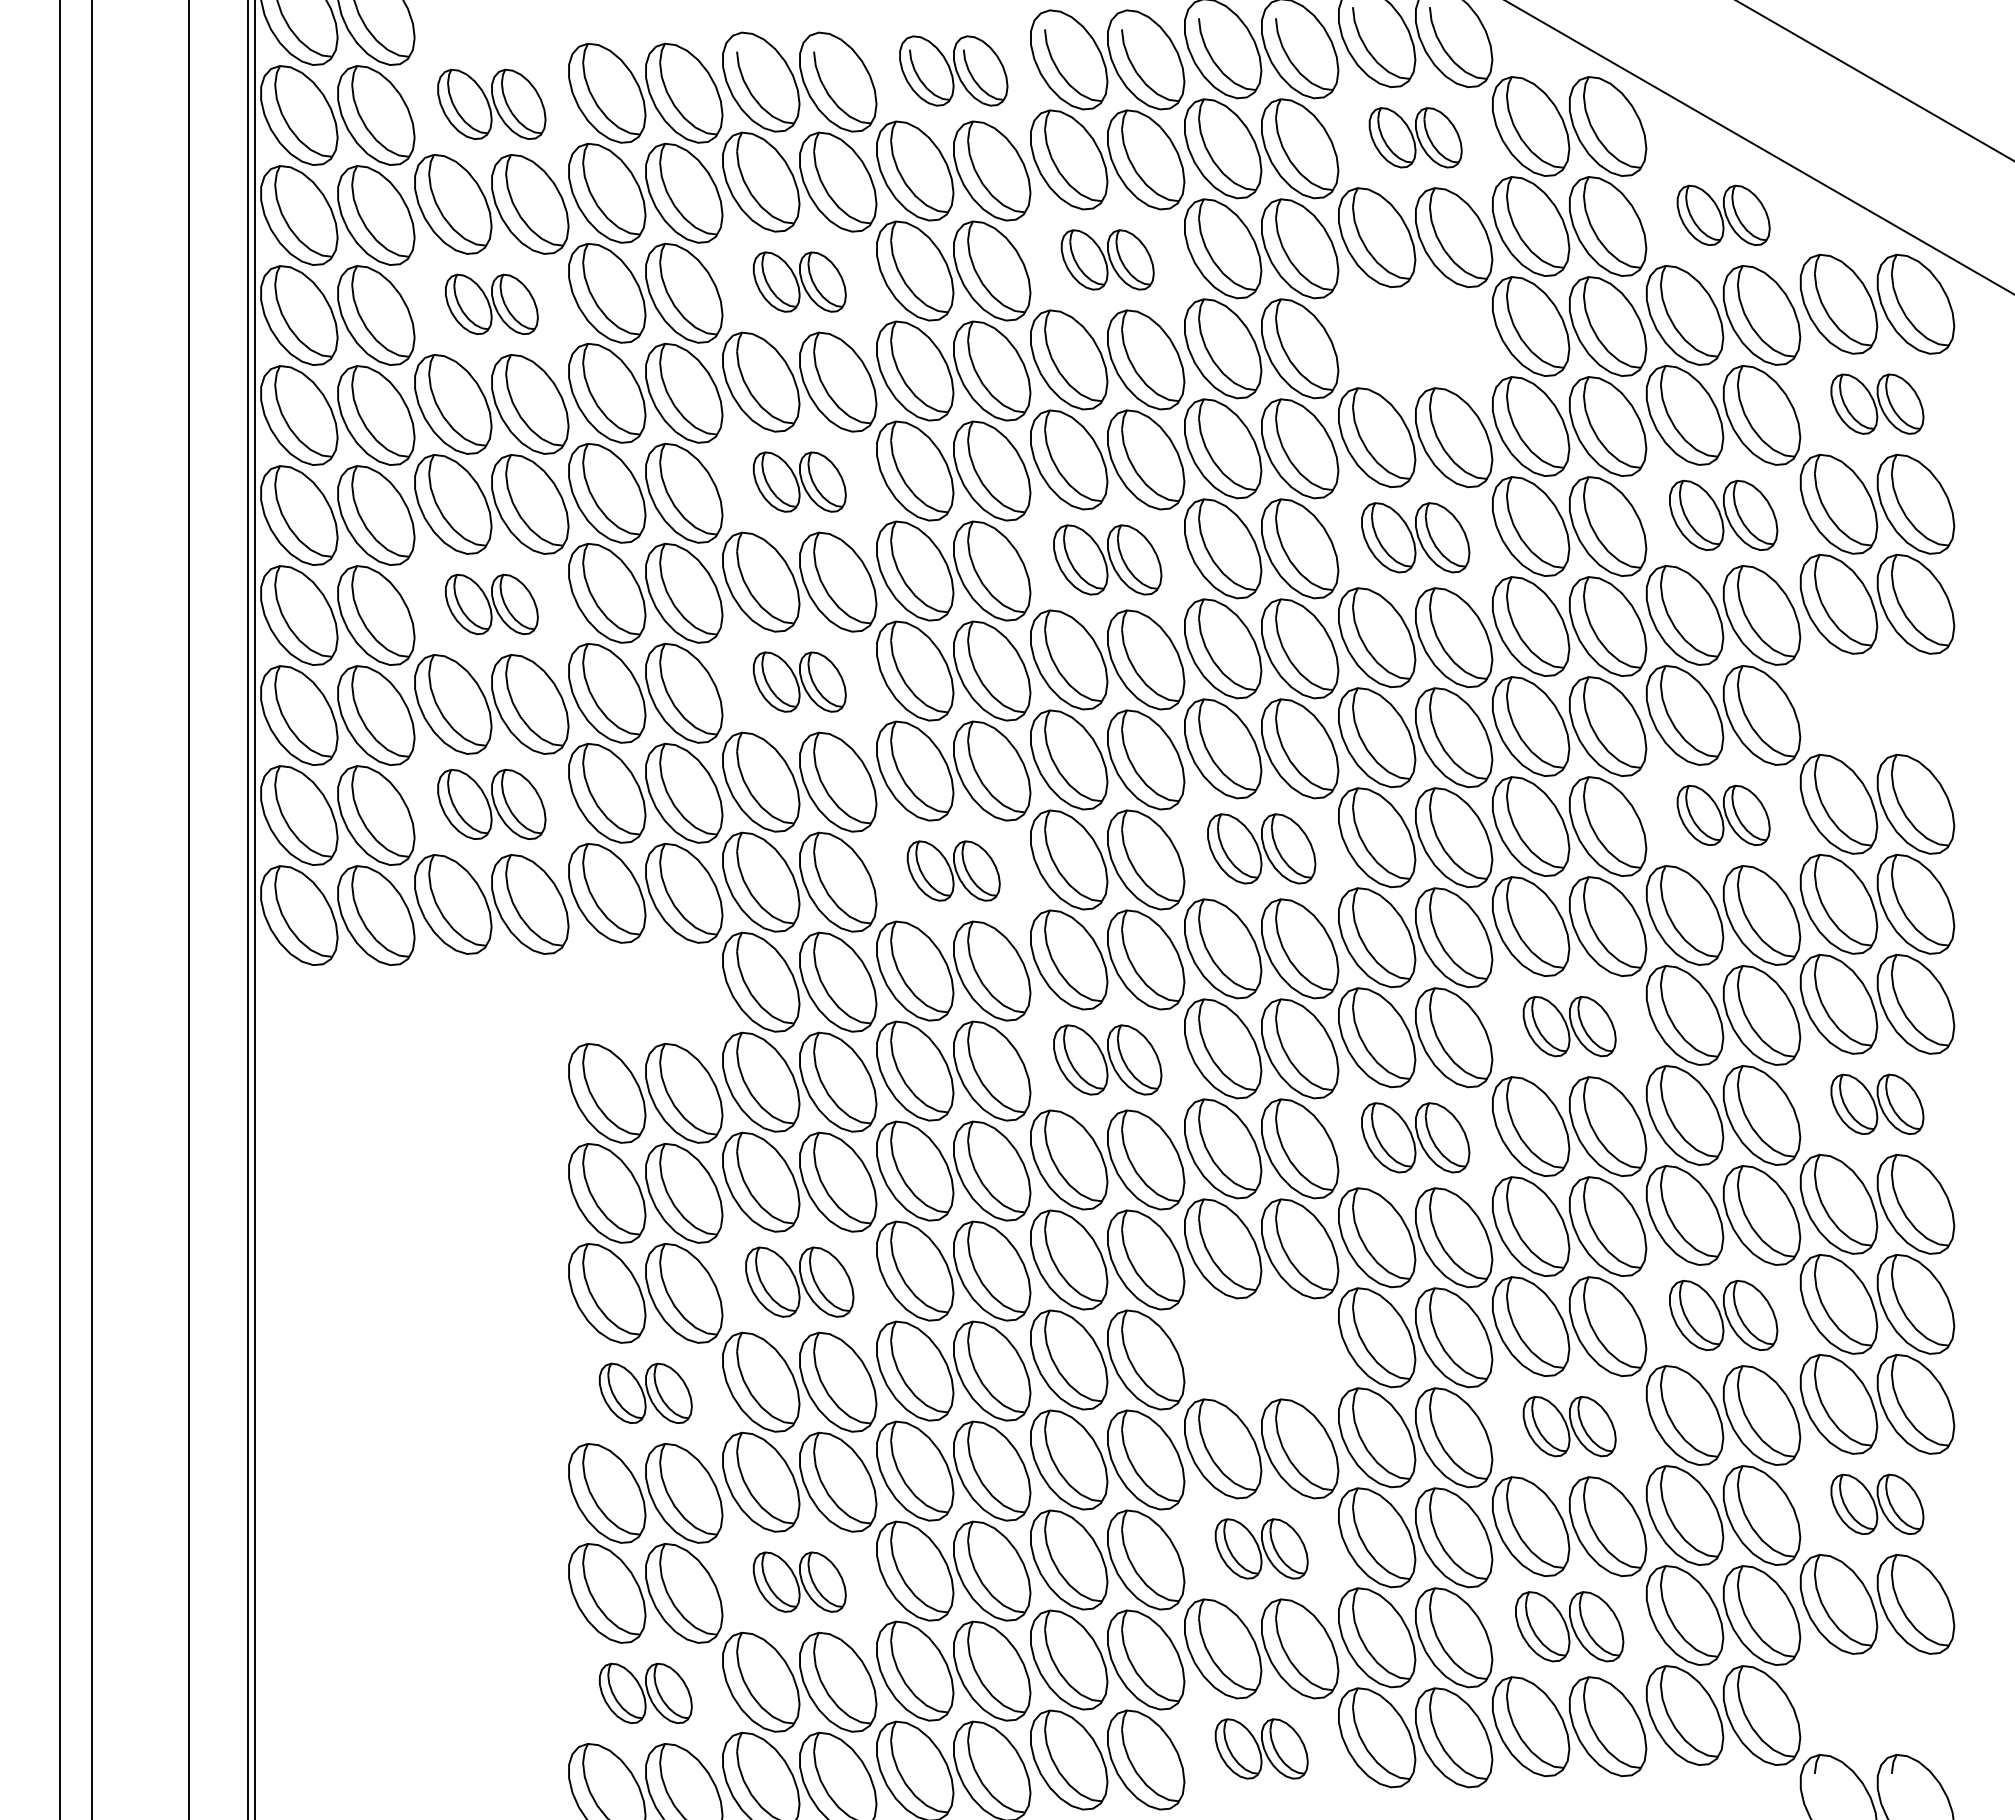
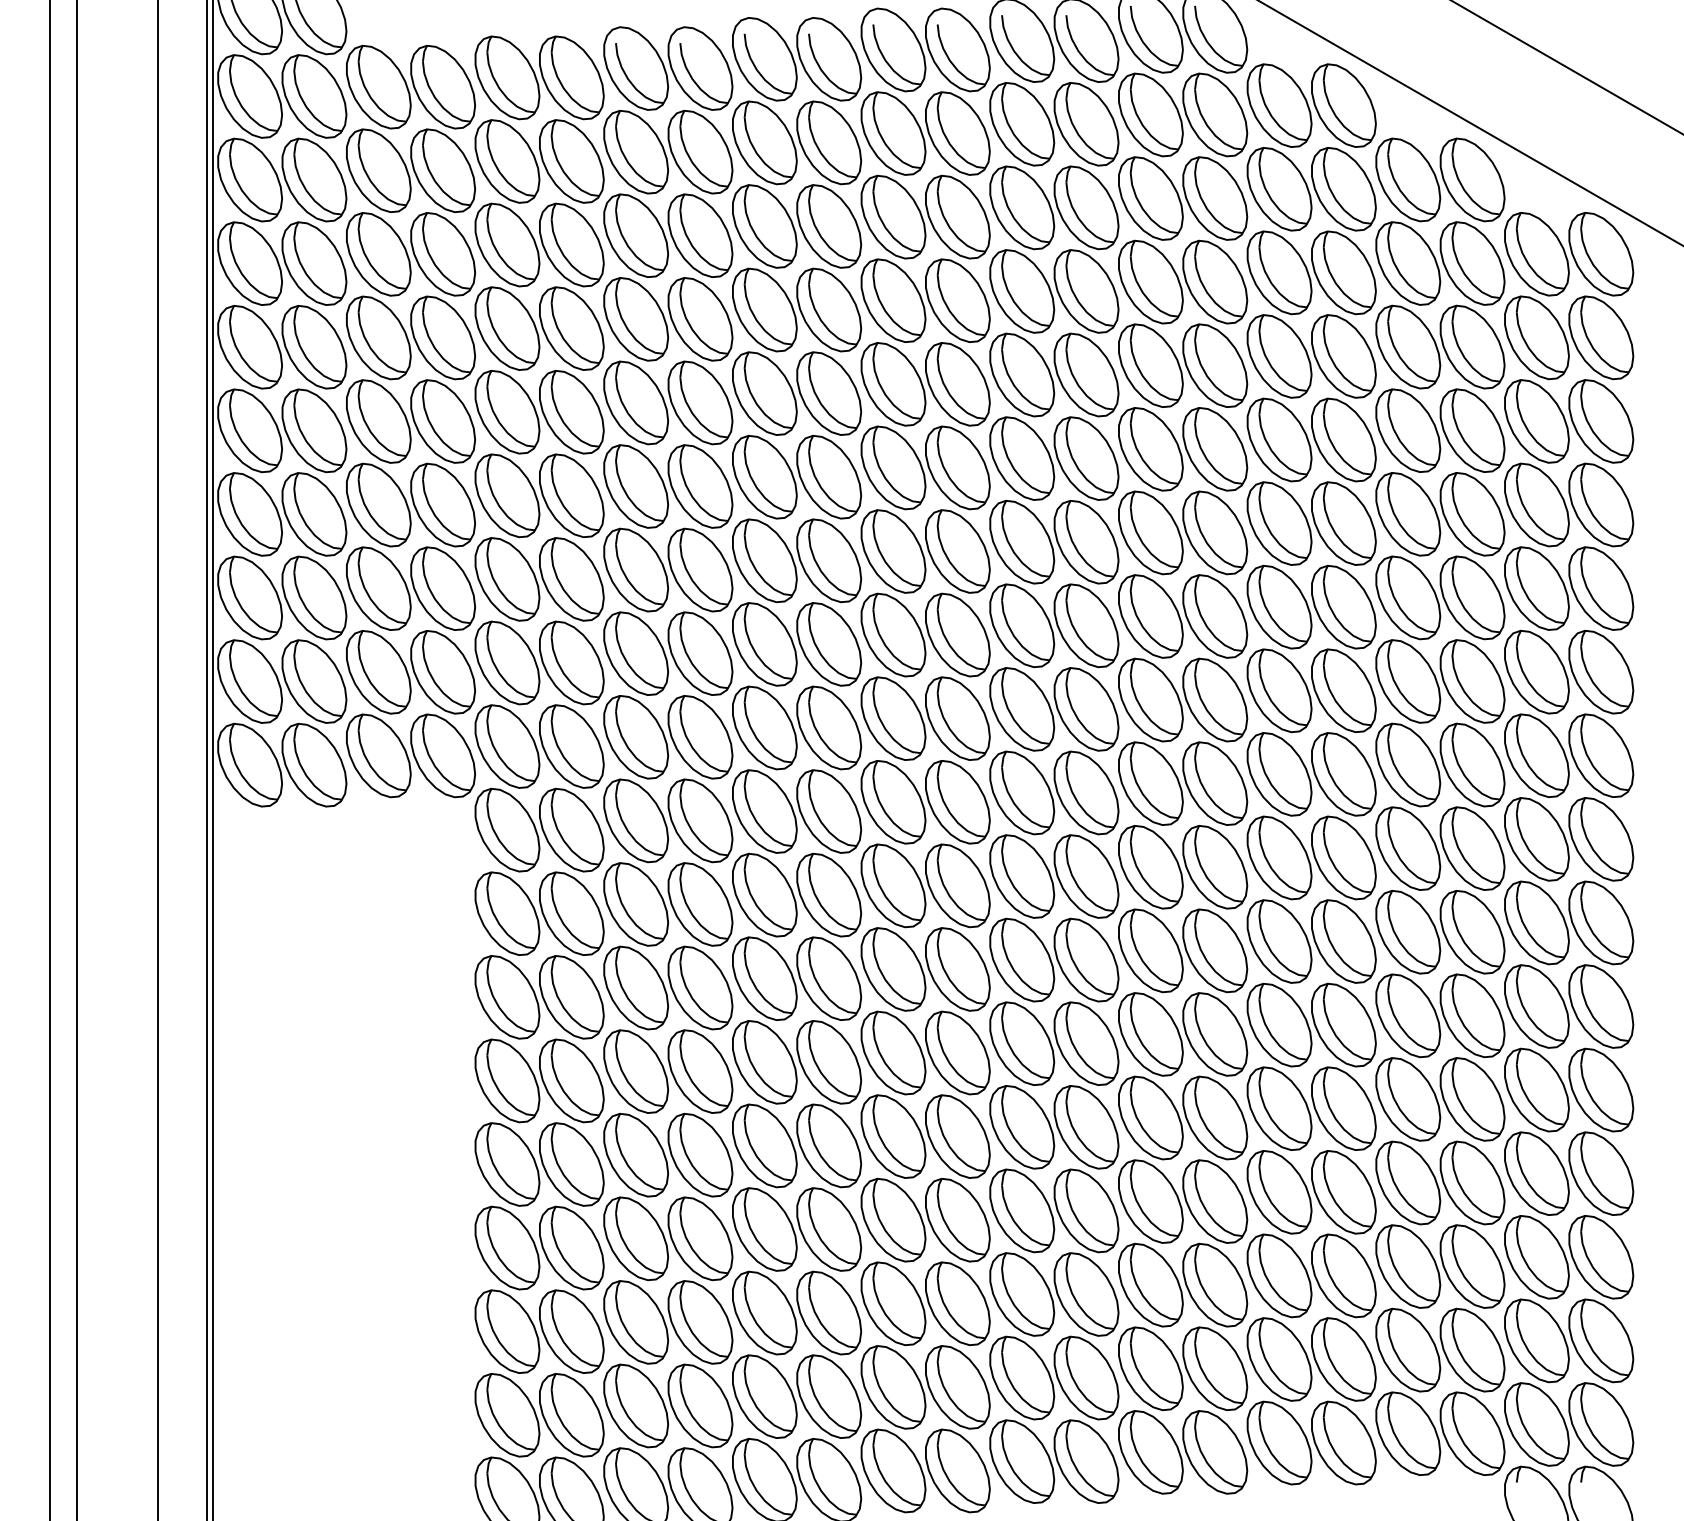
part: (953, 70) -> (796, 58), size x1.43
part: (491, 104) -> (410, 87), size x1.43
part: (1415, 137) -> (1183, 114), size x1.67
part: (1723, 215) -> (1440, 180), size x1.67
part: (1107, 259) -> (925, 216), size x1.67
part: (799, 281) -> (668, 235), size x1.67
part: (491, 304) -> (410, 254), size x1.67
part: (1415, 337) -> (1183, 282), added
part: (1877, 403) -> (1569, 337), size x1.67
part: (799, 481) -> (668, 402), size x1.67
part: (1723, 515) -> (1440, 430), size x1.43
part: (1415, 537) -> (1183, 449), size x1.43
part: (1107, 559) -> (925, 467), size x1.43
part: (491, 604) -> (410, 505), size x1.67
part: (799, 681) -> (668, 569), size x1.67
part: (1877, 703) -> (1569, 587), added
part: (491, 804) -> (410, 672), size x1.43
part: (1723, 815) -> (1440, 681), size x1.67
part: (1261, 848) -> (1054, 709), size x1.43
part: (953, 870) -> (796, 727), size x1.67
part: (645, 993) -> (539, 830), added
part: (1569, 1026) -> (1311, 857), size x1.67
part: (1107, 1059) -> (925, 885), size x1.43
part: (1877, 1104) -> (1569, 923), size x1.67
part: (1415, 1137) -> (1183, 950), size x1.43
part: (799, 1281) -> (668, 1070), size x1.43
part: (1723, 1315) -> (1440, 1099), size x1.43
part: (1261, 1348) -> (1054, 1126), added
part: (645, 1393) -> (539, 1164), size x1.67
part: (1569, 1426) -> (1311, 1192), size x1.67
part: (1877, 1504) -> (1569, 1257), size x1.67
part: (1261, 1548) -> (1054, 1294), size x1.67
part: (799, 1581) -> (668, 1321), size x1.67
part: (1569, 1626) -> (1311, 1359), size x1.43
part: (645, 1693) -> (539, 1415), size x1.67
part: (1877, 1704) -> (1569, 1424), added
part: (1261, 1748) -> (1054, 1461), size x1.67

